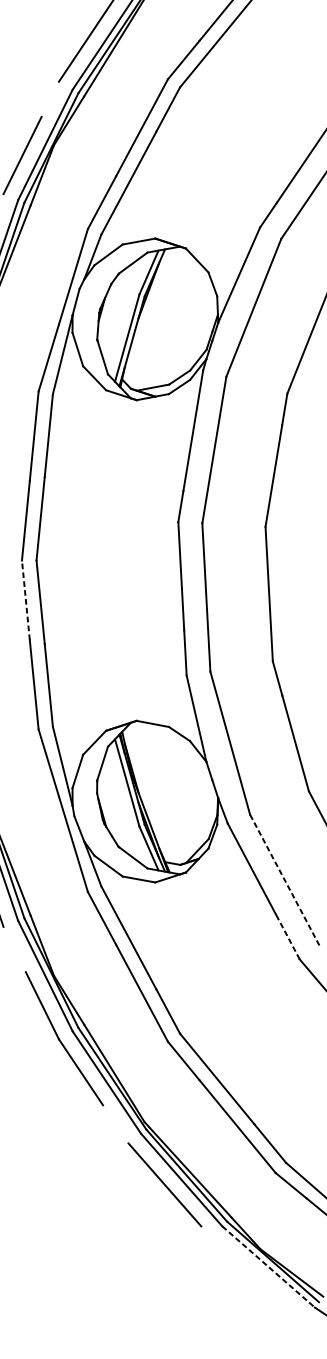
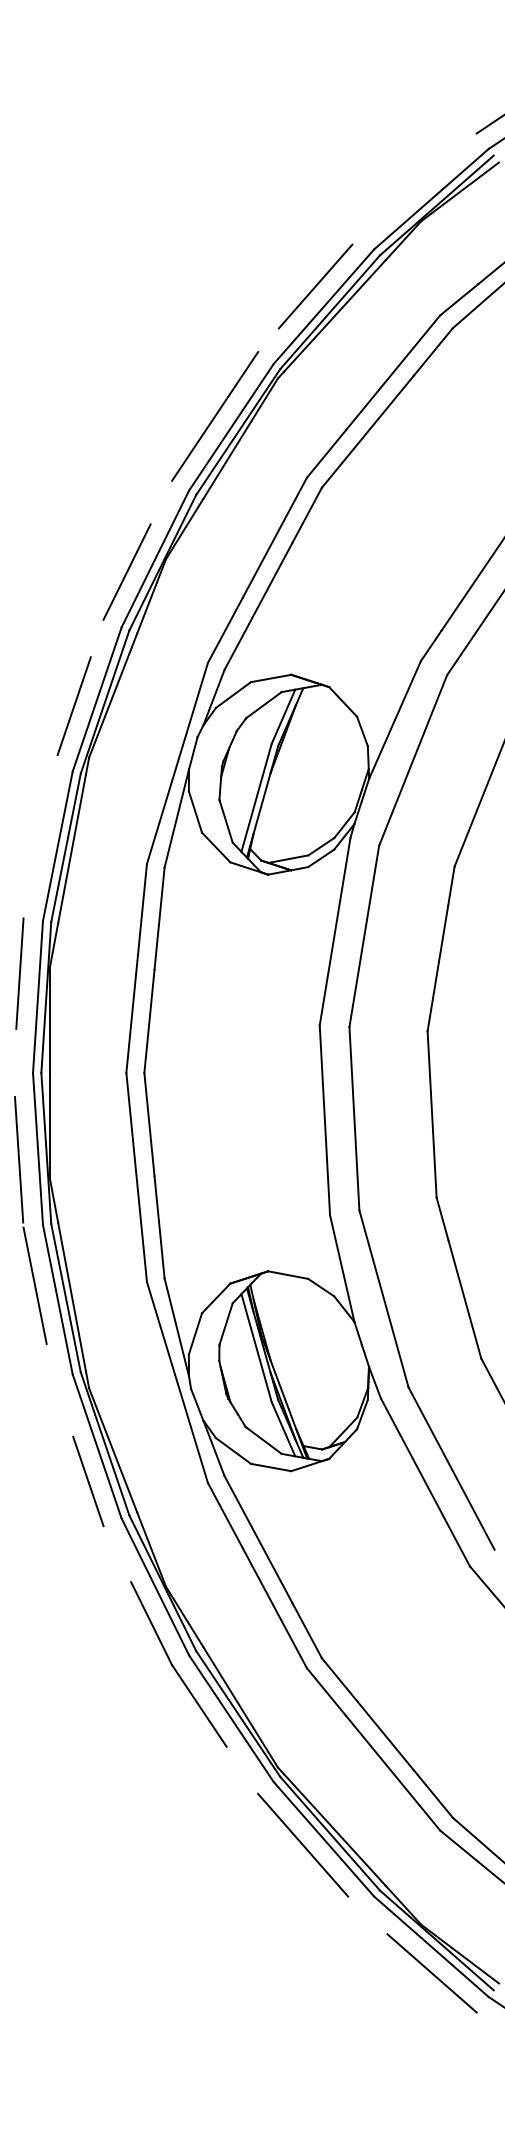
line: (26, 599) -> (131, 1121), dashed -> solid
line: (284, 880) -> (451, 1468), dashed -> solid
line: (288, 938) -> (456, 1540), dashed -> solid
line: (268, 1267) -> (431, 1947), dashed -> solid
line: (268, 1288) -> (431, 1973), added

